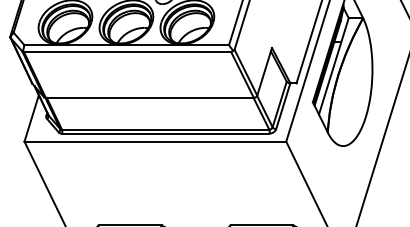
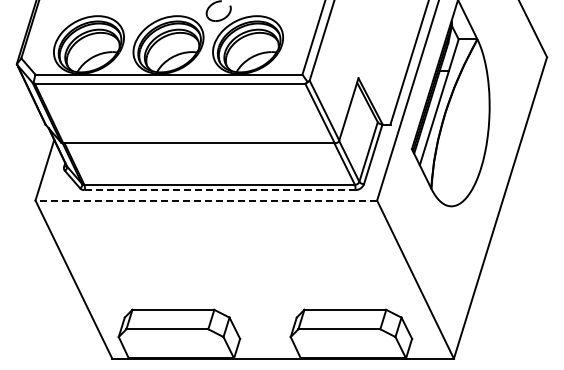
line: (166, 133) -> (220, 190), solid -> dashed
line: (155, 141) -> (206, 200), solid -> dashed

